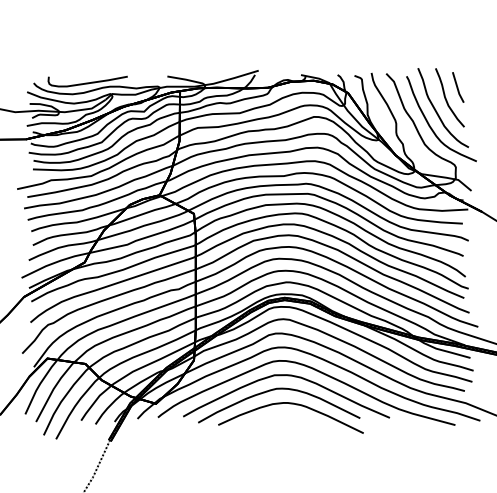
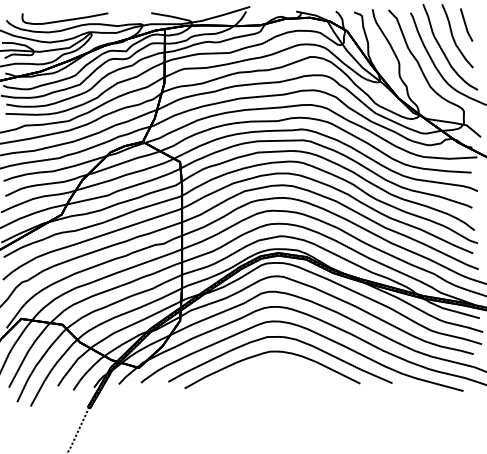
curve: (290, 404) -> (284, 368), removed

